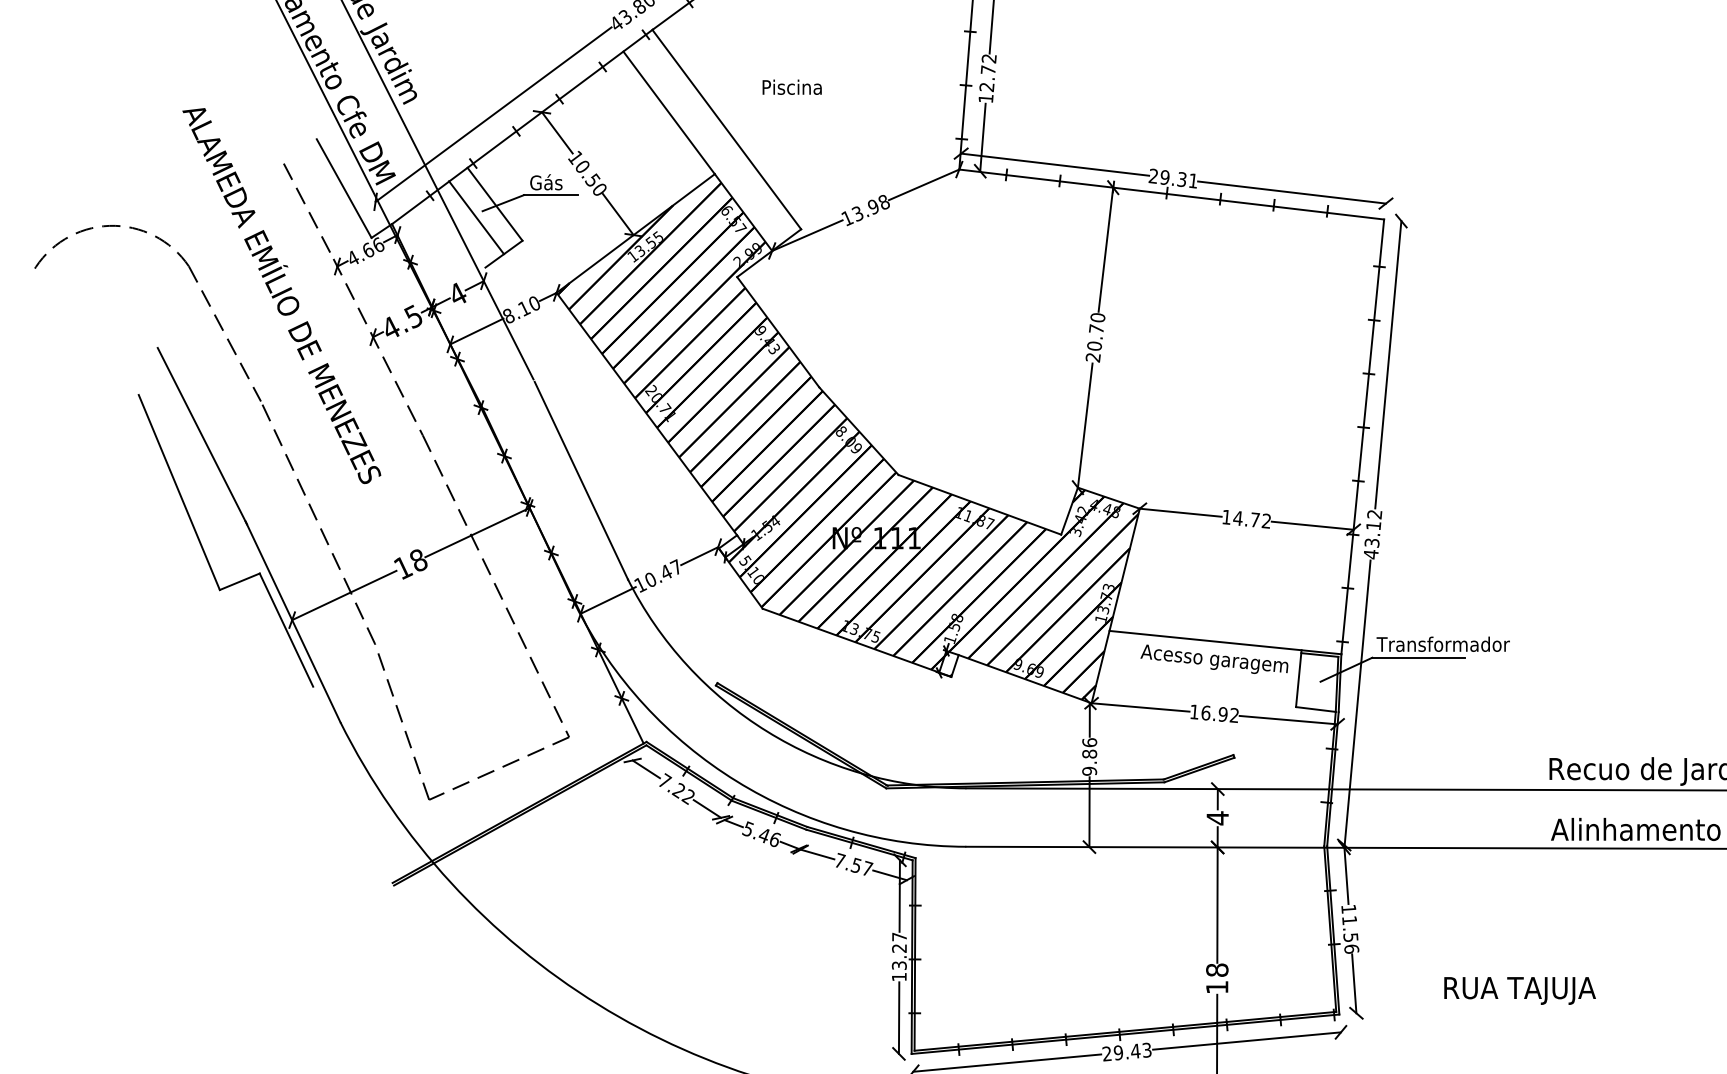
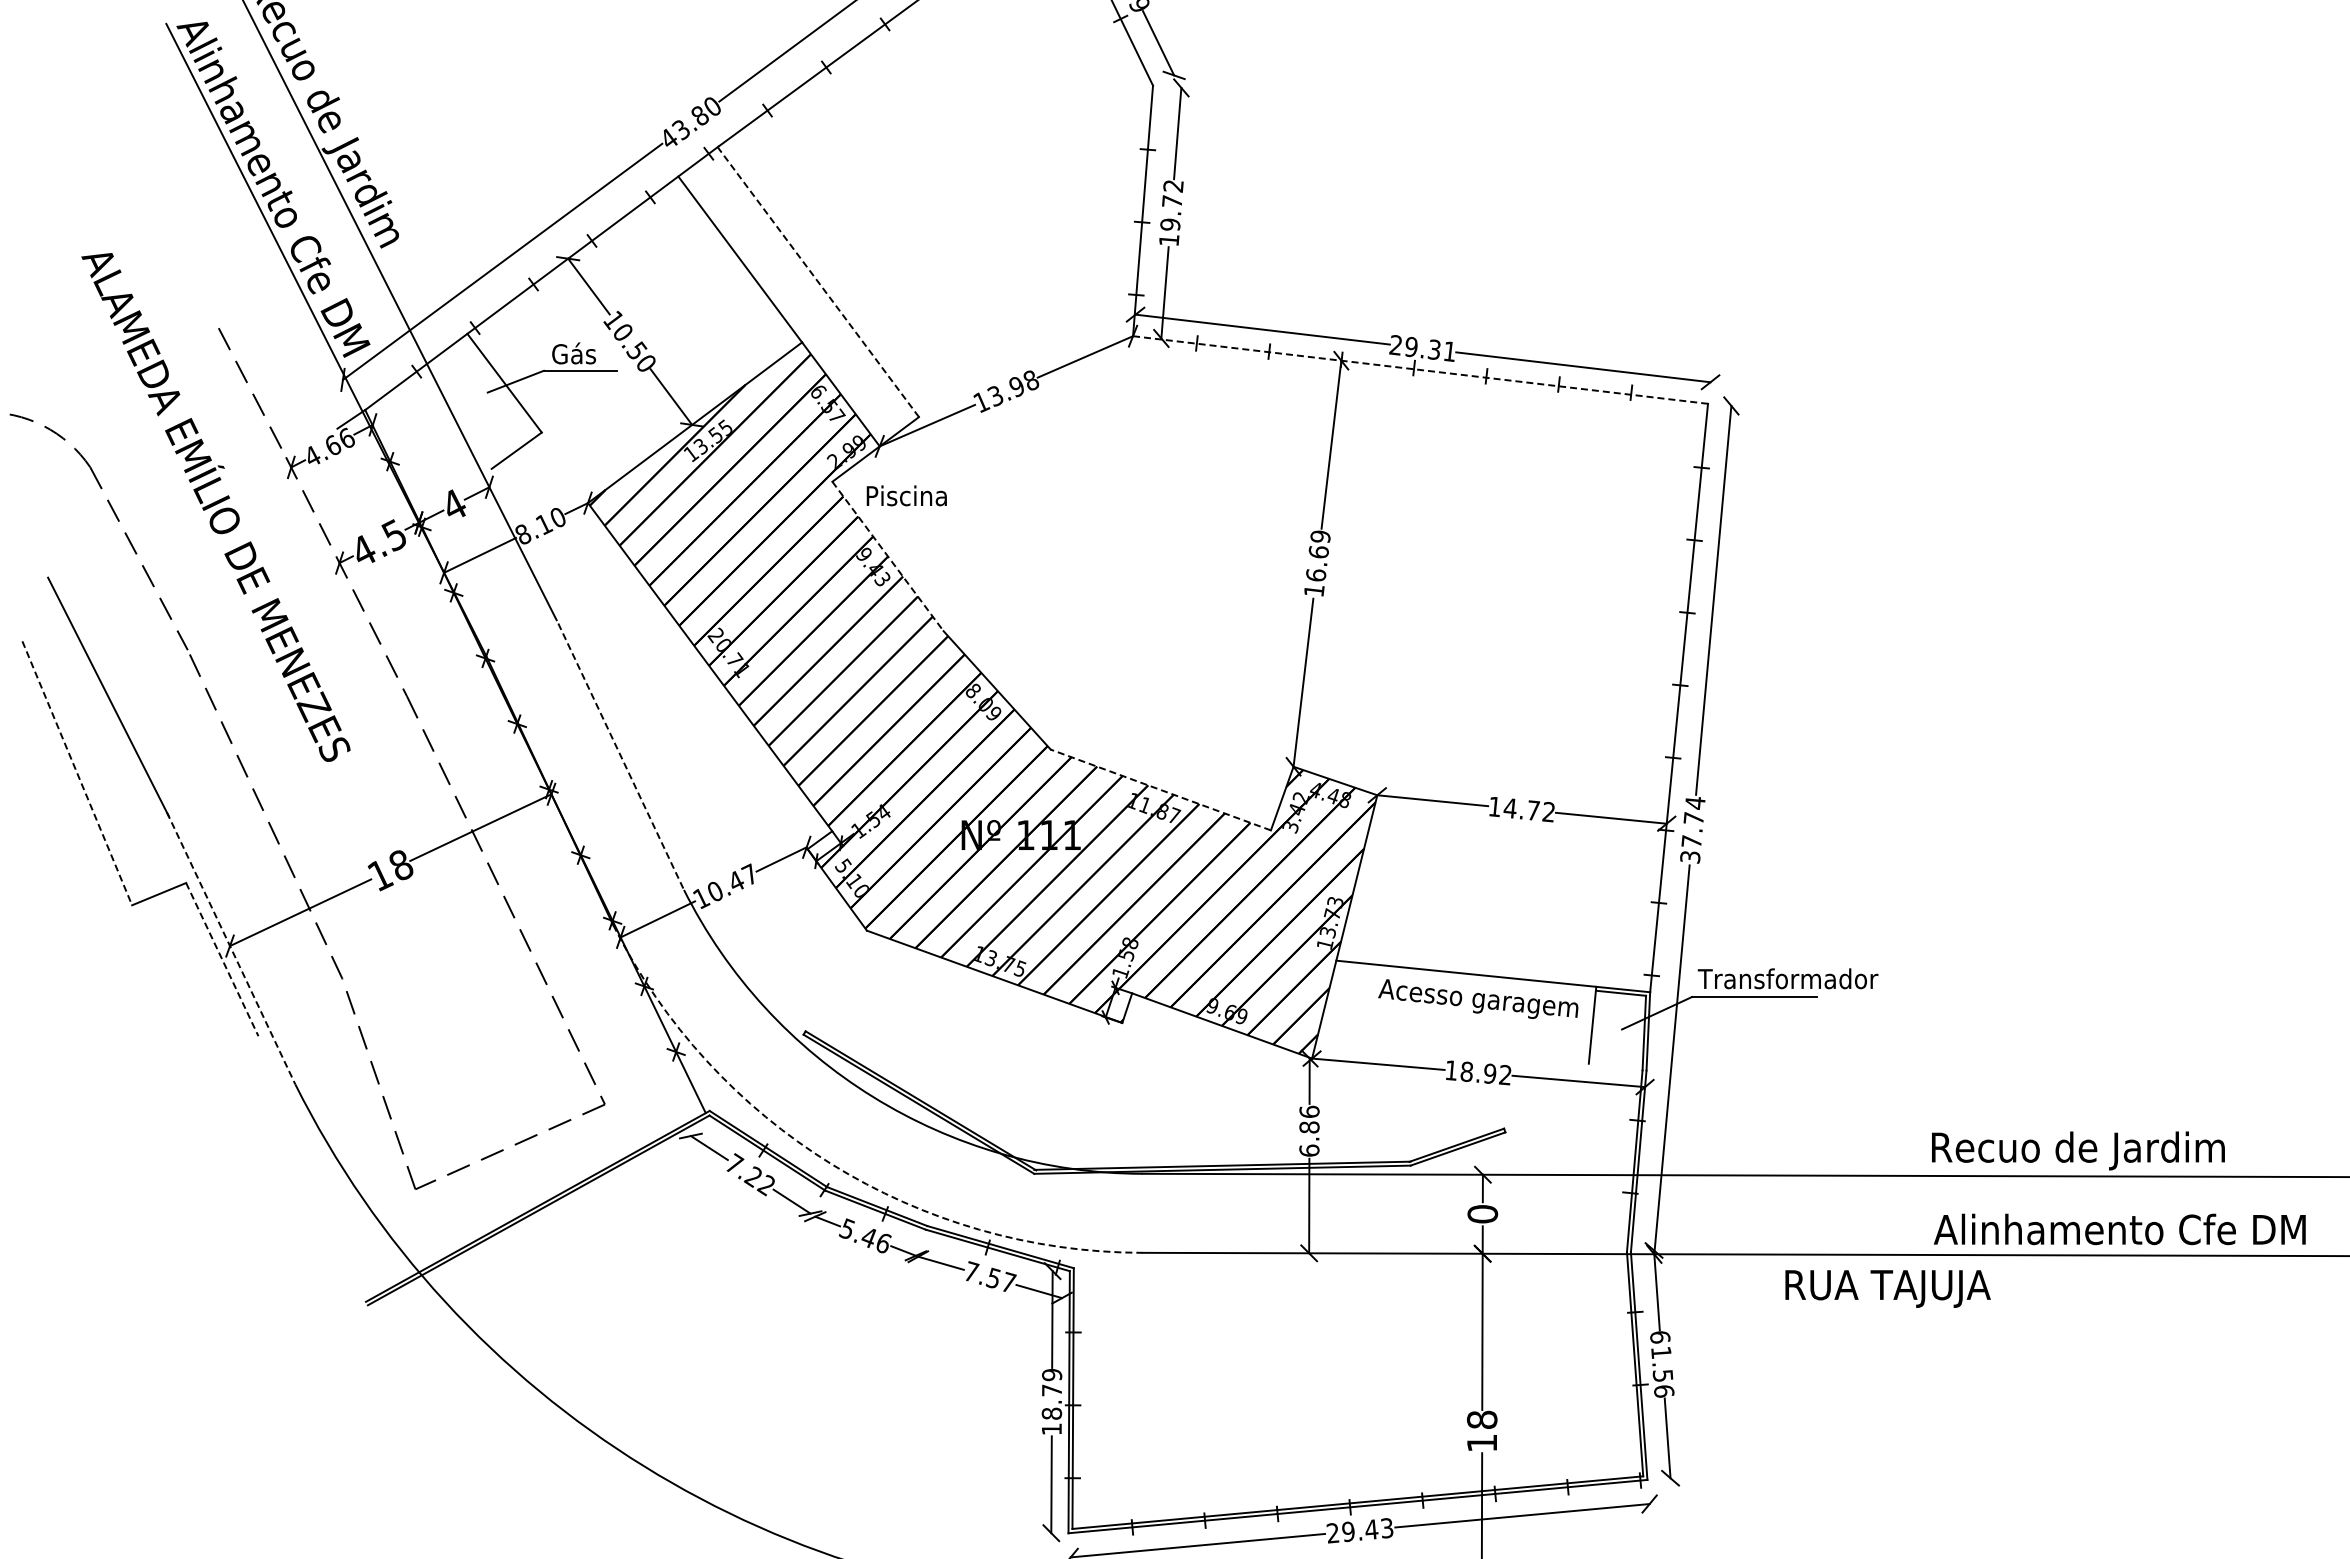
text: (791, 87) -> (906, 495), moved
text: (987, 87) -> (1170, 224), 12.72 -> 19.72
line: (726, 129) -> (818, 281), solid -> dashed
line: (344, 188) -> (300, 361), removed
line: (1172, 194) -> (1421, 370), solid -> dashed
line: (476, 217) -> (479, 401), removed
line: (778, 332) -> (888, 556), solid -> dashed
text: (1095, 337) -> (1317, 563), 20.70 -> 16.69
line: (581, 481) -> (621, 758), solid -> dashed
line: (179, 492) -> (77, 773), solid -> dashed
line: (979, 504) -> (1160, 789), solid -> dashed
text: (1372, 534) -> (1692, 830), 43.12 -> 37.74
line: (293, 621) -> (231, 948), solid -> dashed
line: (286, 630) -> (222, 959), solid -> dashed
line: (1315, 709) -> (1615, 1066), removed
text: (1205, 712) -> (1466, 1071), 16.92 -> 18.92
text: (1089, 771) -> (1309, 1150), 9.86 -> 6.86
arc: (736, 781) -> (831, 1164), solid -> dashed
text: (1217, 818) -> (1482, 1214), 4 -> 0
text: (1349, 909) -> (1660, 1337), 11.56 -> 61.56
text: (899, 951) -> (1051, 1394), 13.27 -> 18.79
text: (1519, 990) -> (1887, 1288), moved

